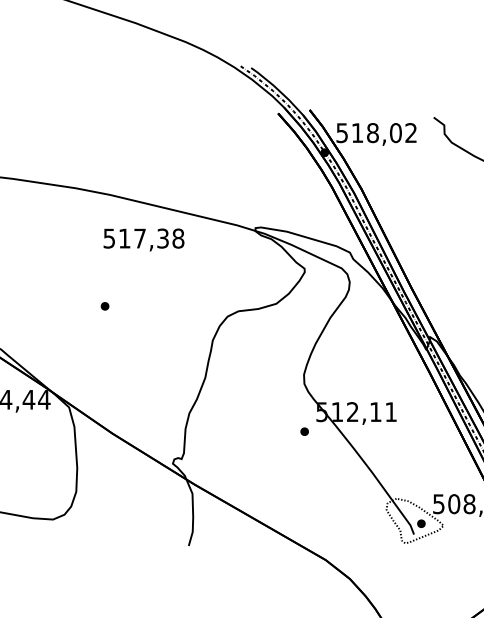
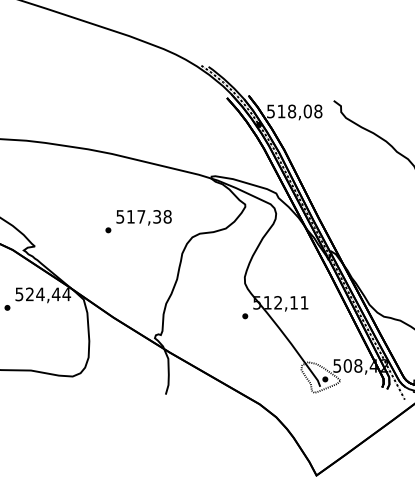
text: (411, 133) -> (318, 111), 518,02 -> 518,08
text: (143, 239) -> (143, 217), moved

